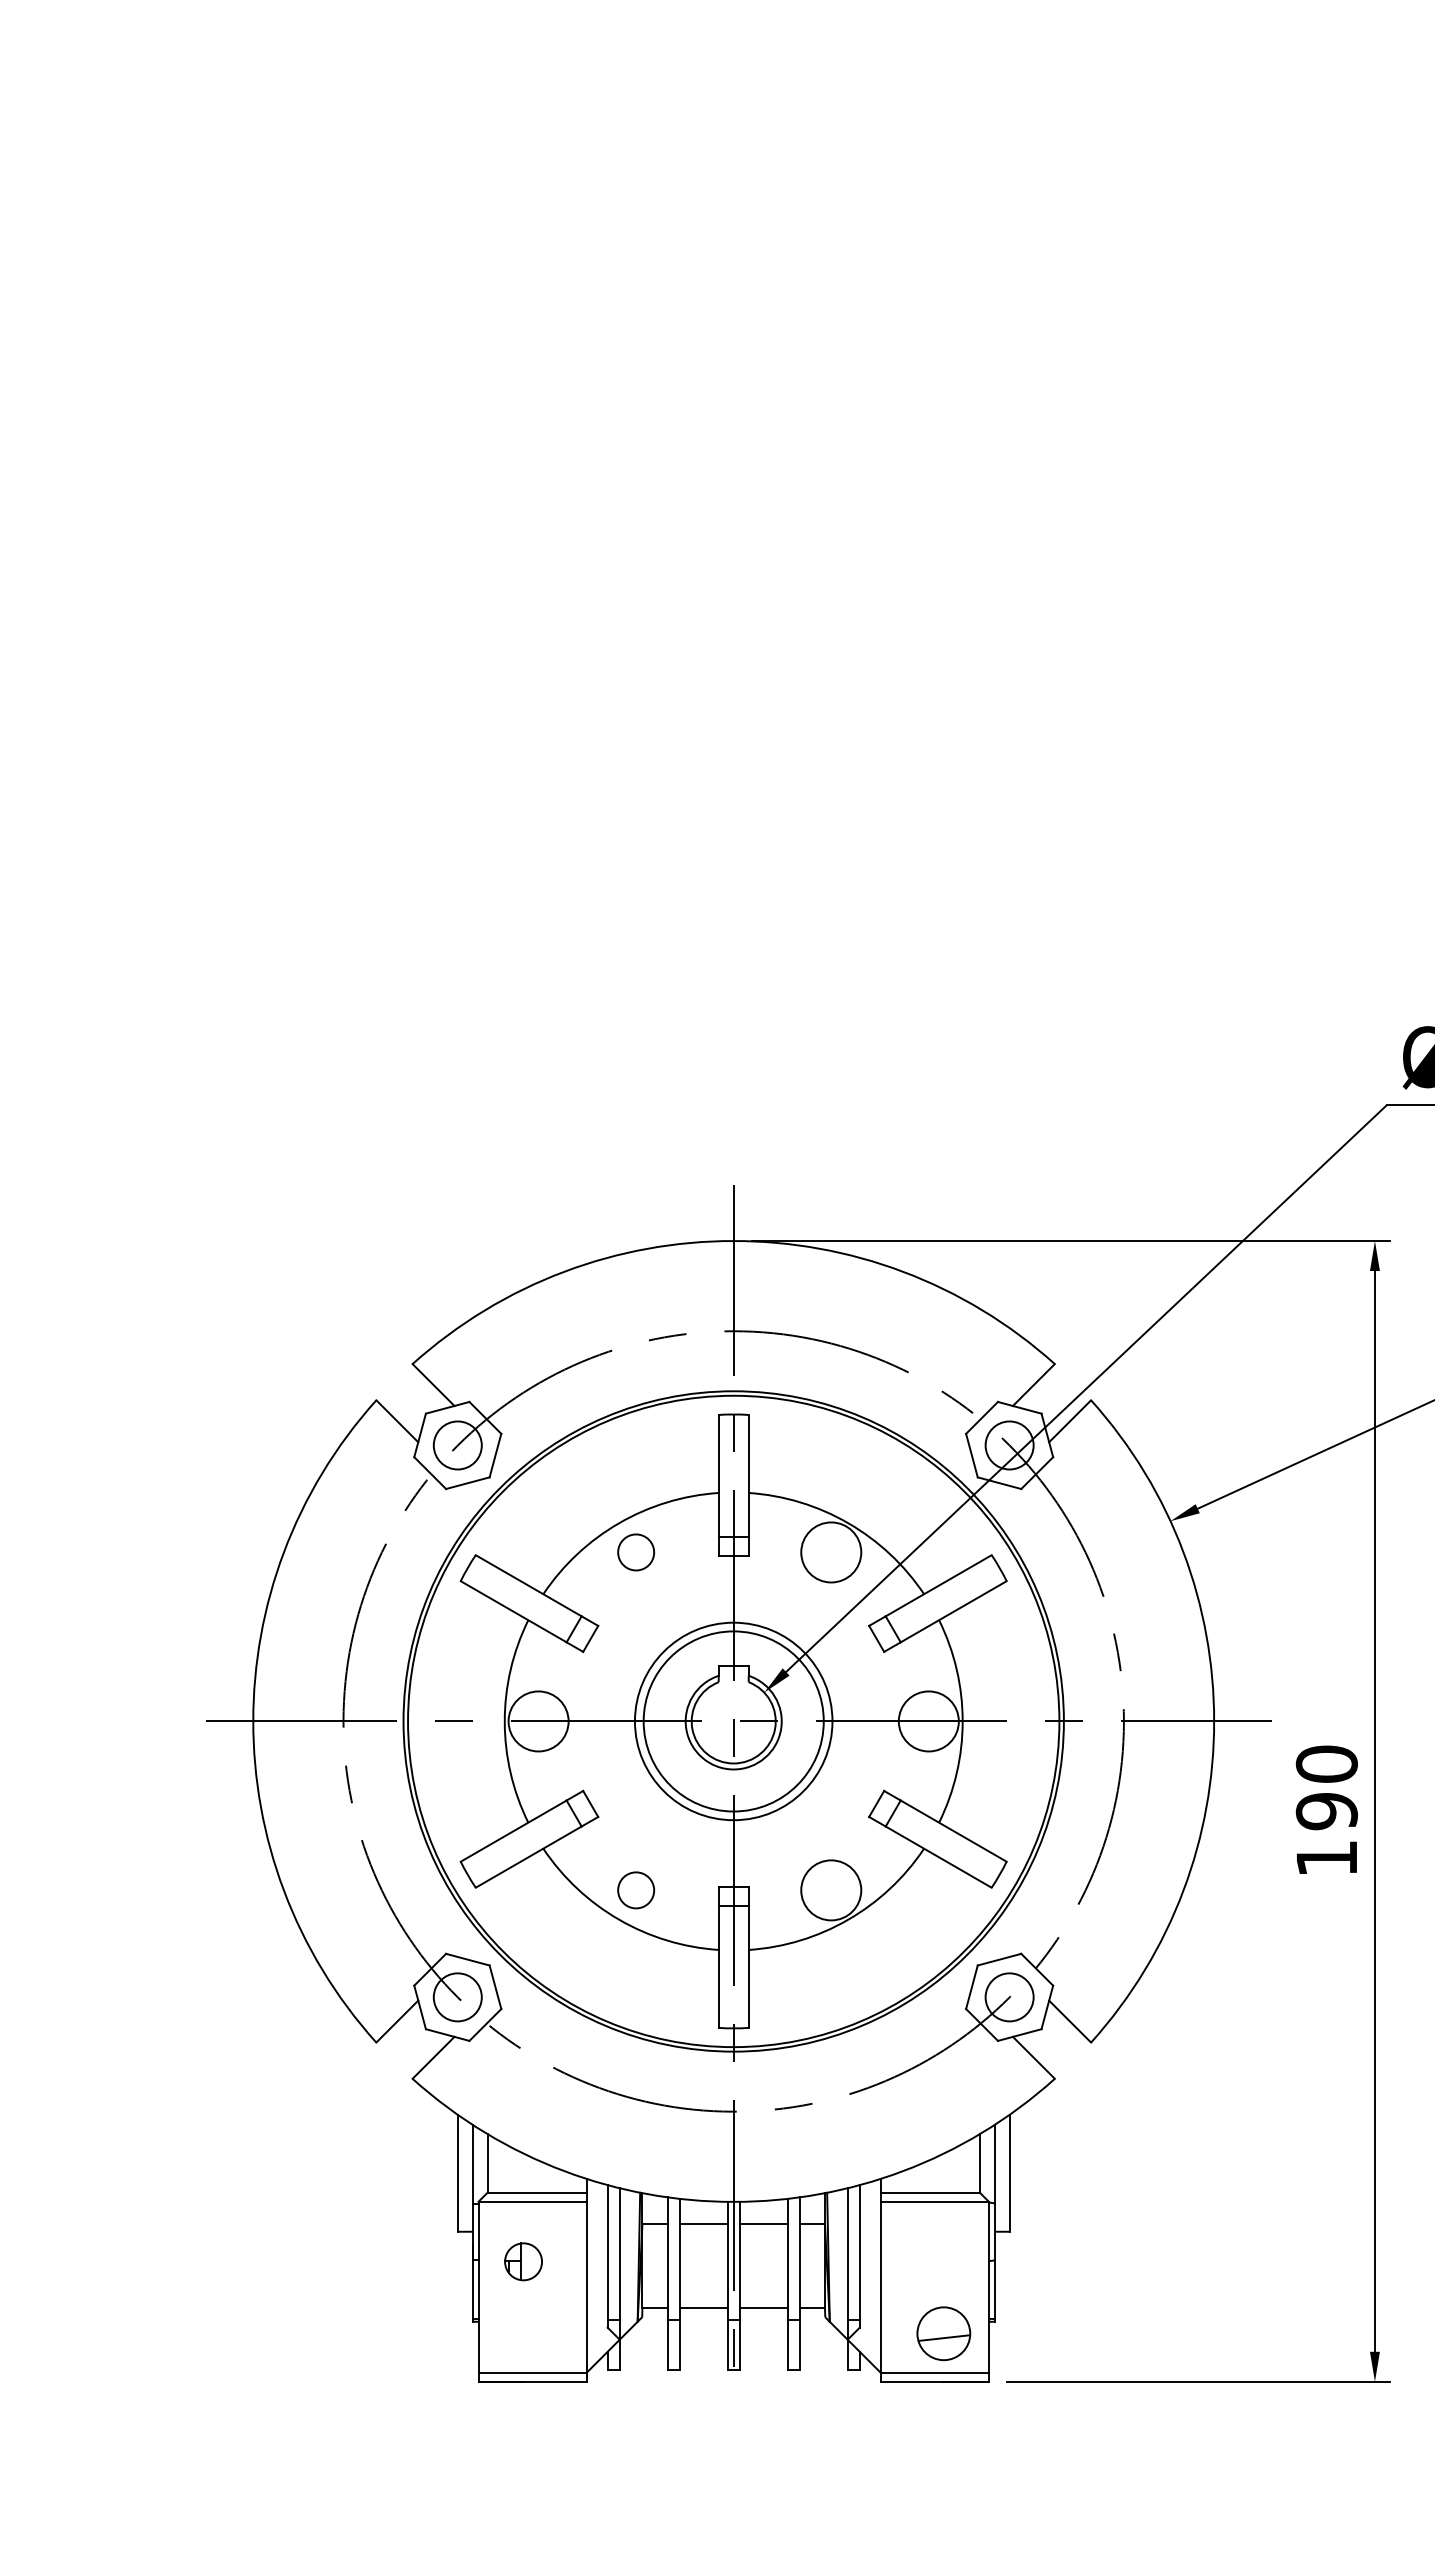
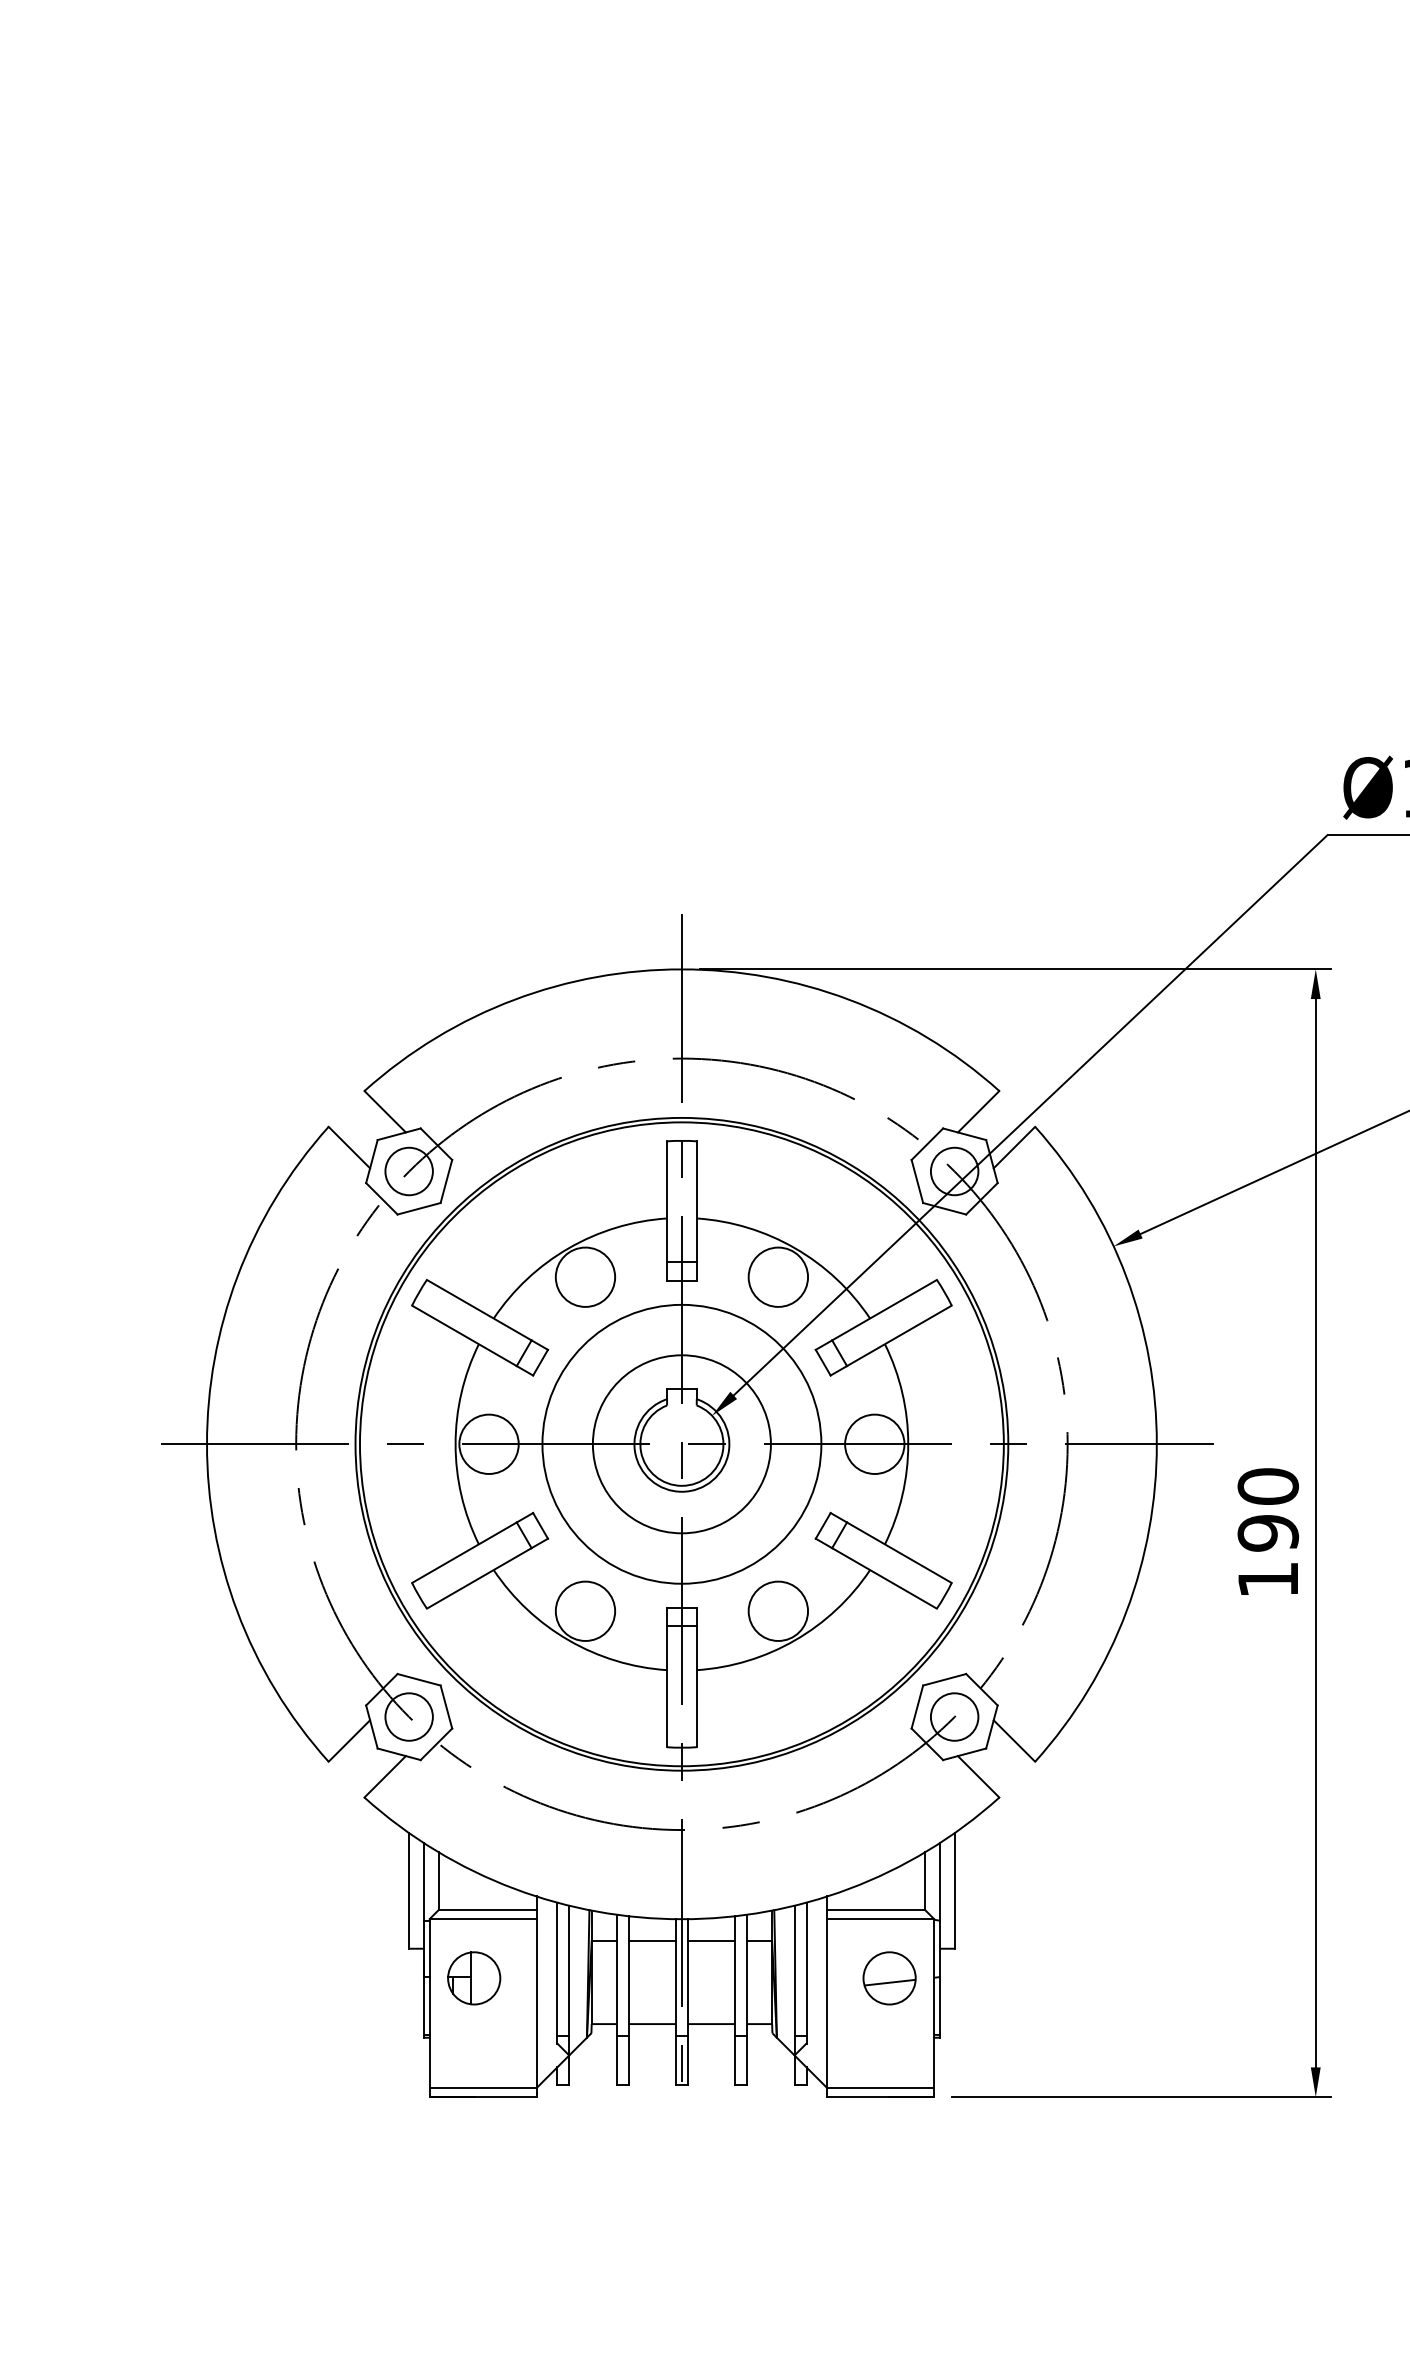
circle: (636, 1552) -> (585, 1277), size x1.67
circle: (733, 1721) -> (681, 1444), size x1.43
circle: (636, 1890) -> (585, 1611), size x1.67
part: (523, 2261) -> (474, 1978), size x1.43
part: (943, 2333) -> (889, 1978), moved

